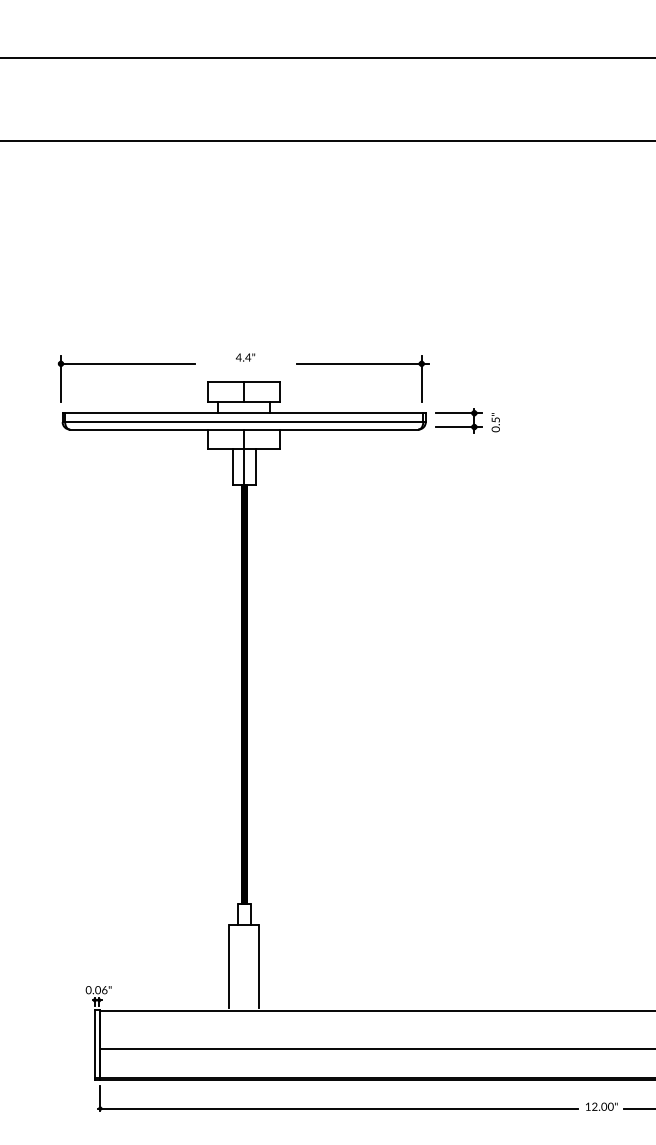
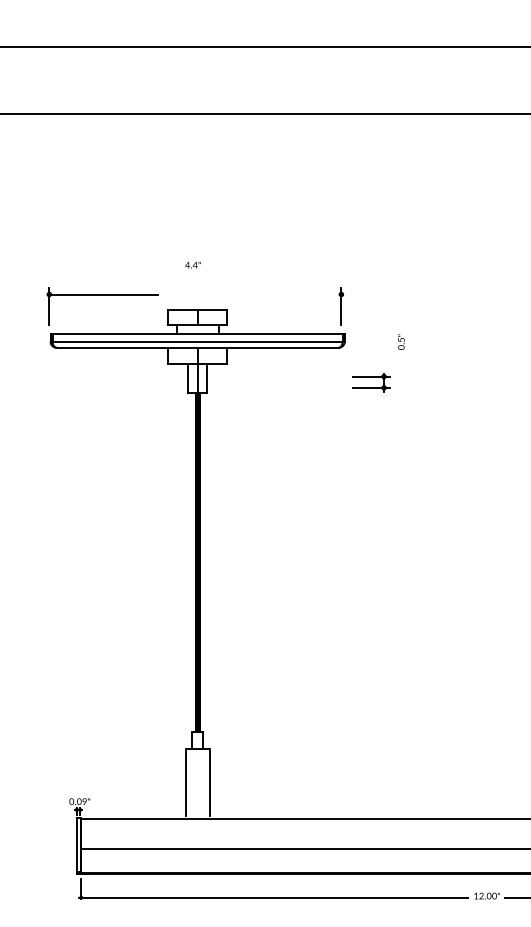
text: (245, 357) -> (193, 265), moved
line: (362, 363) -> (293, 294), removed
part: (458, 420) -> (371, 382), moved
text: (104, 990) -> (84, 801), 0.06" -> 0.09"

